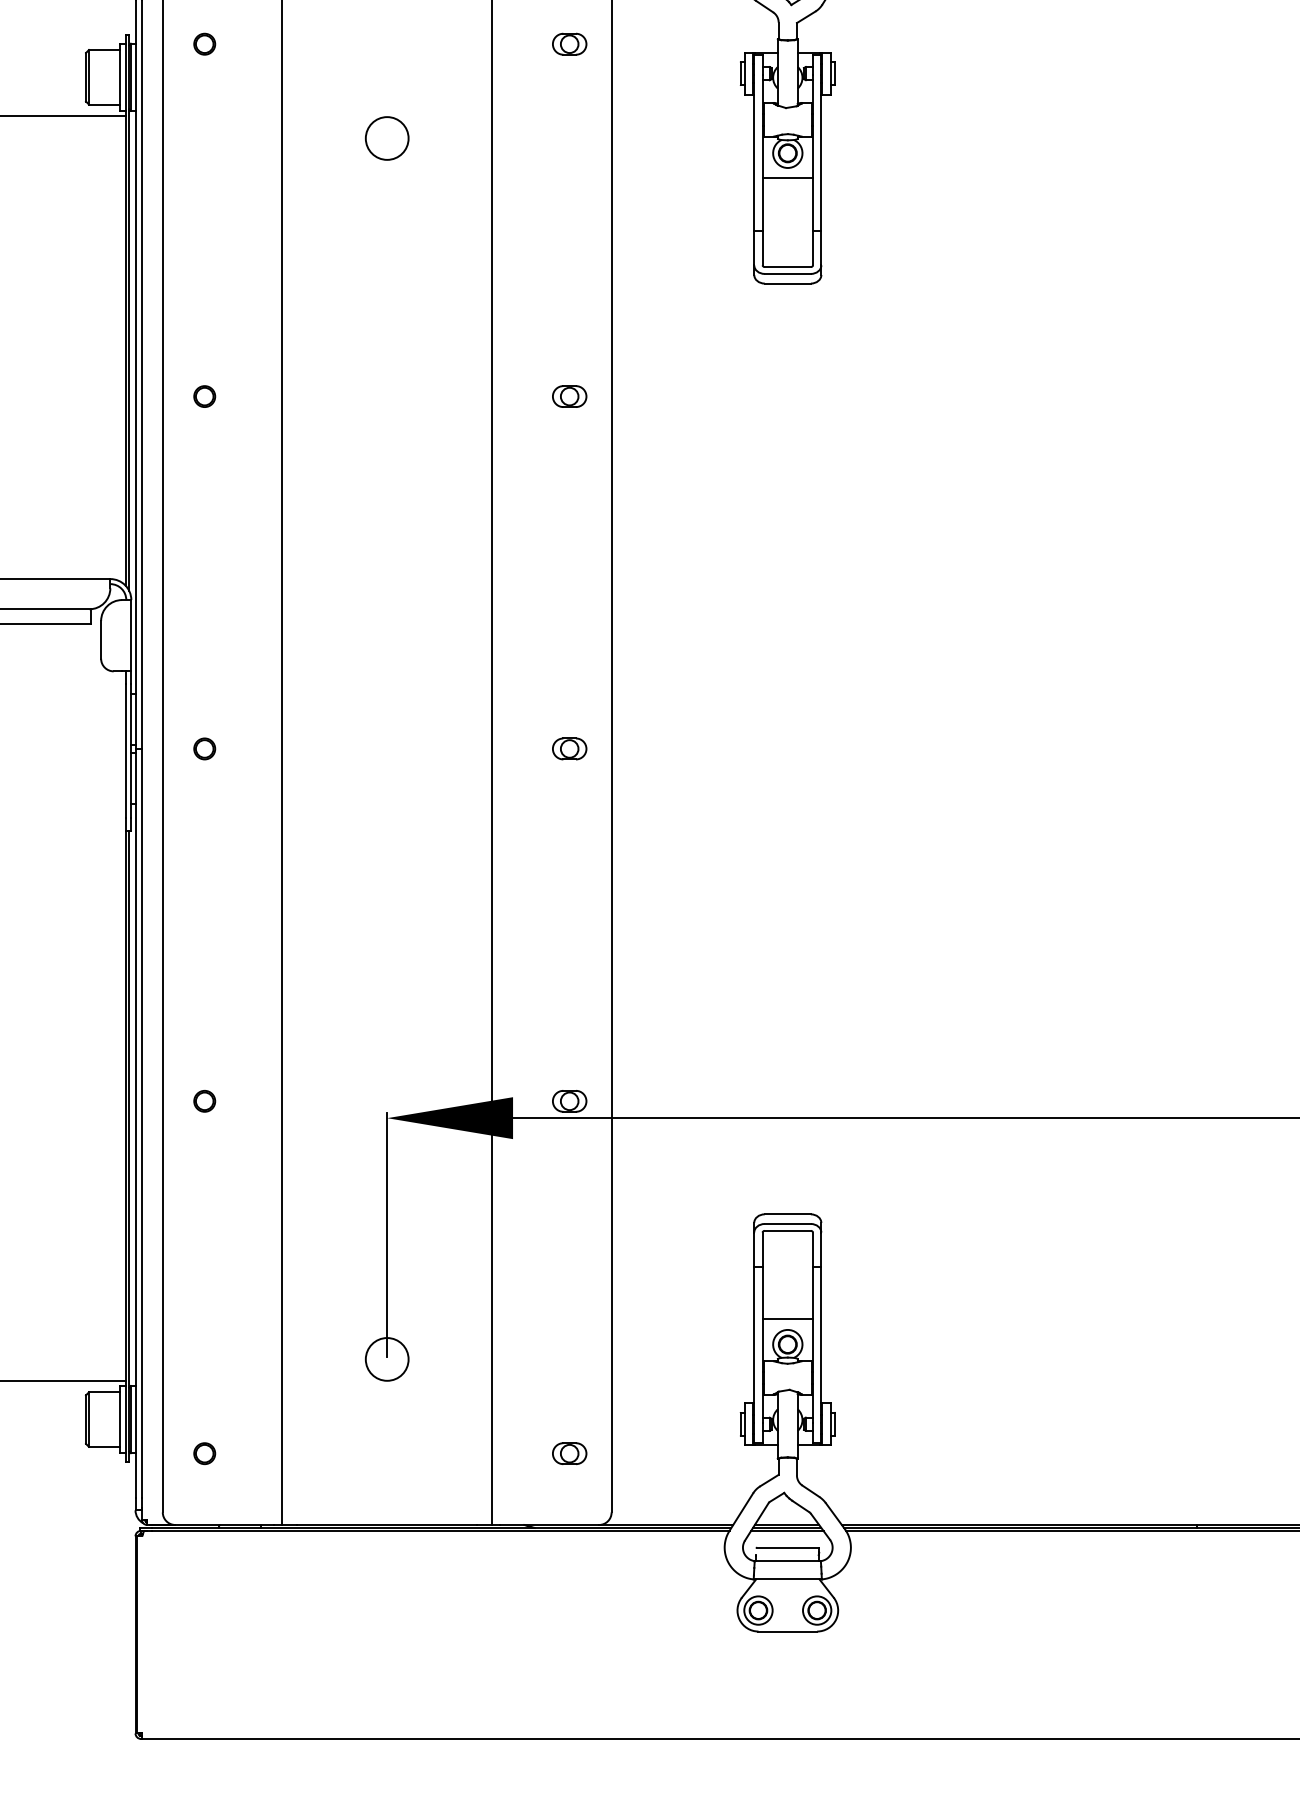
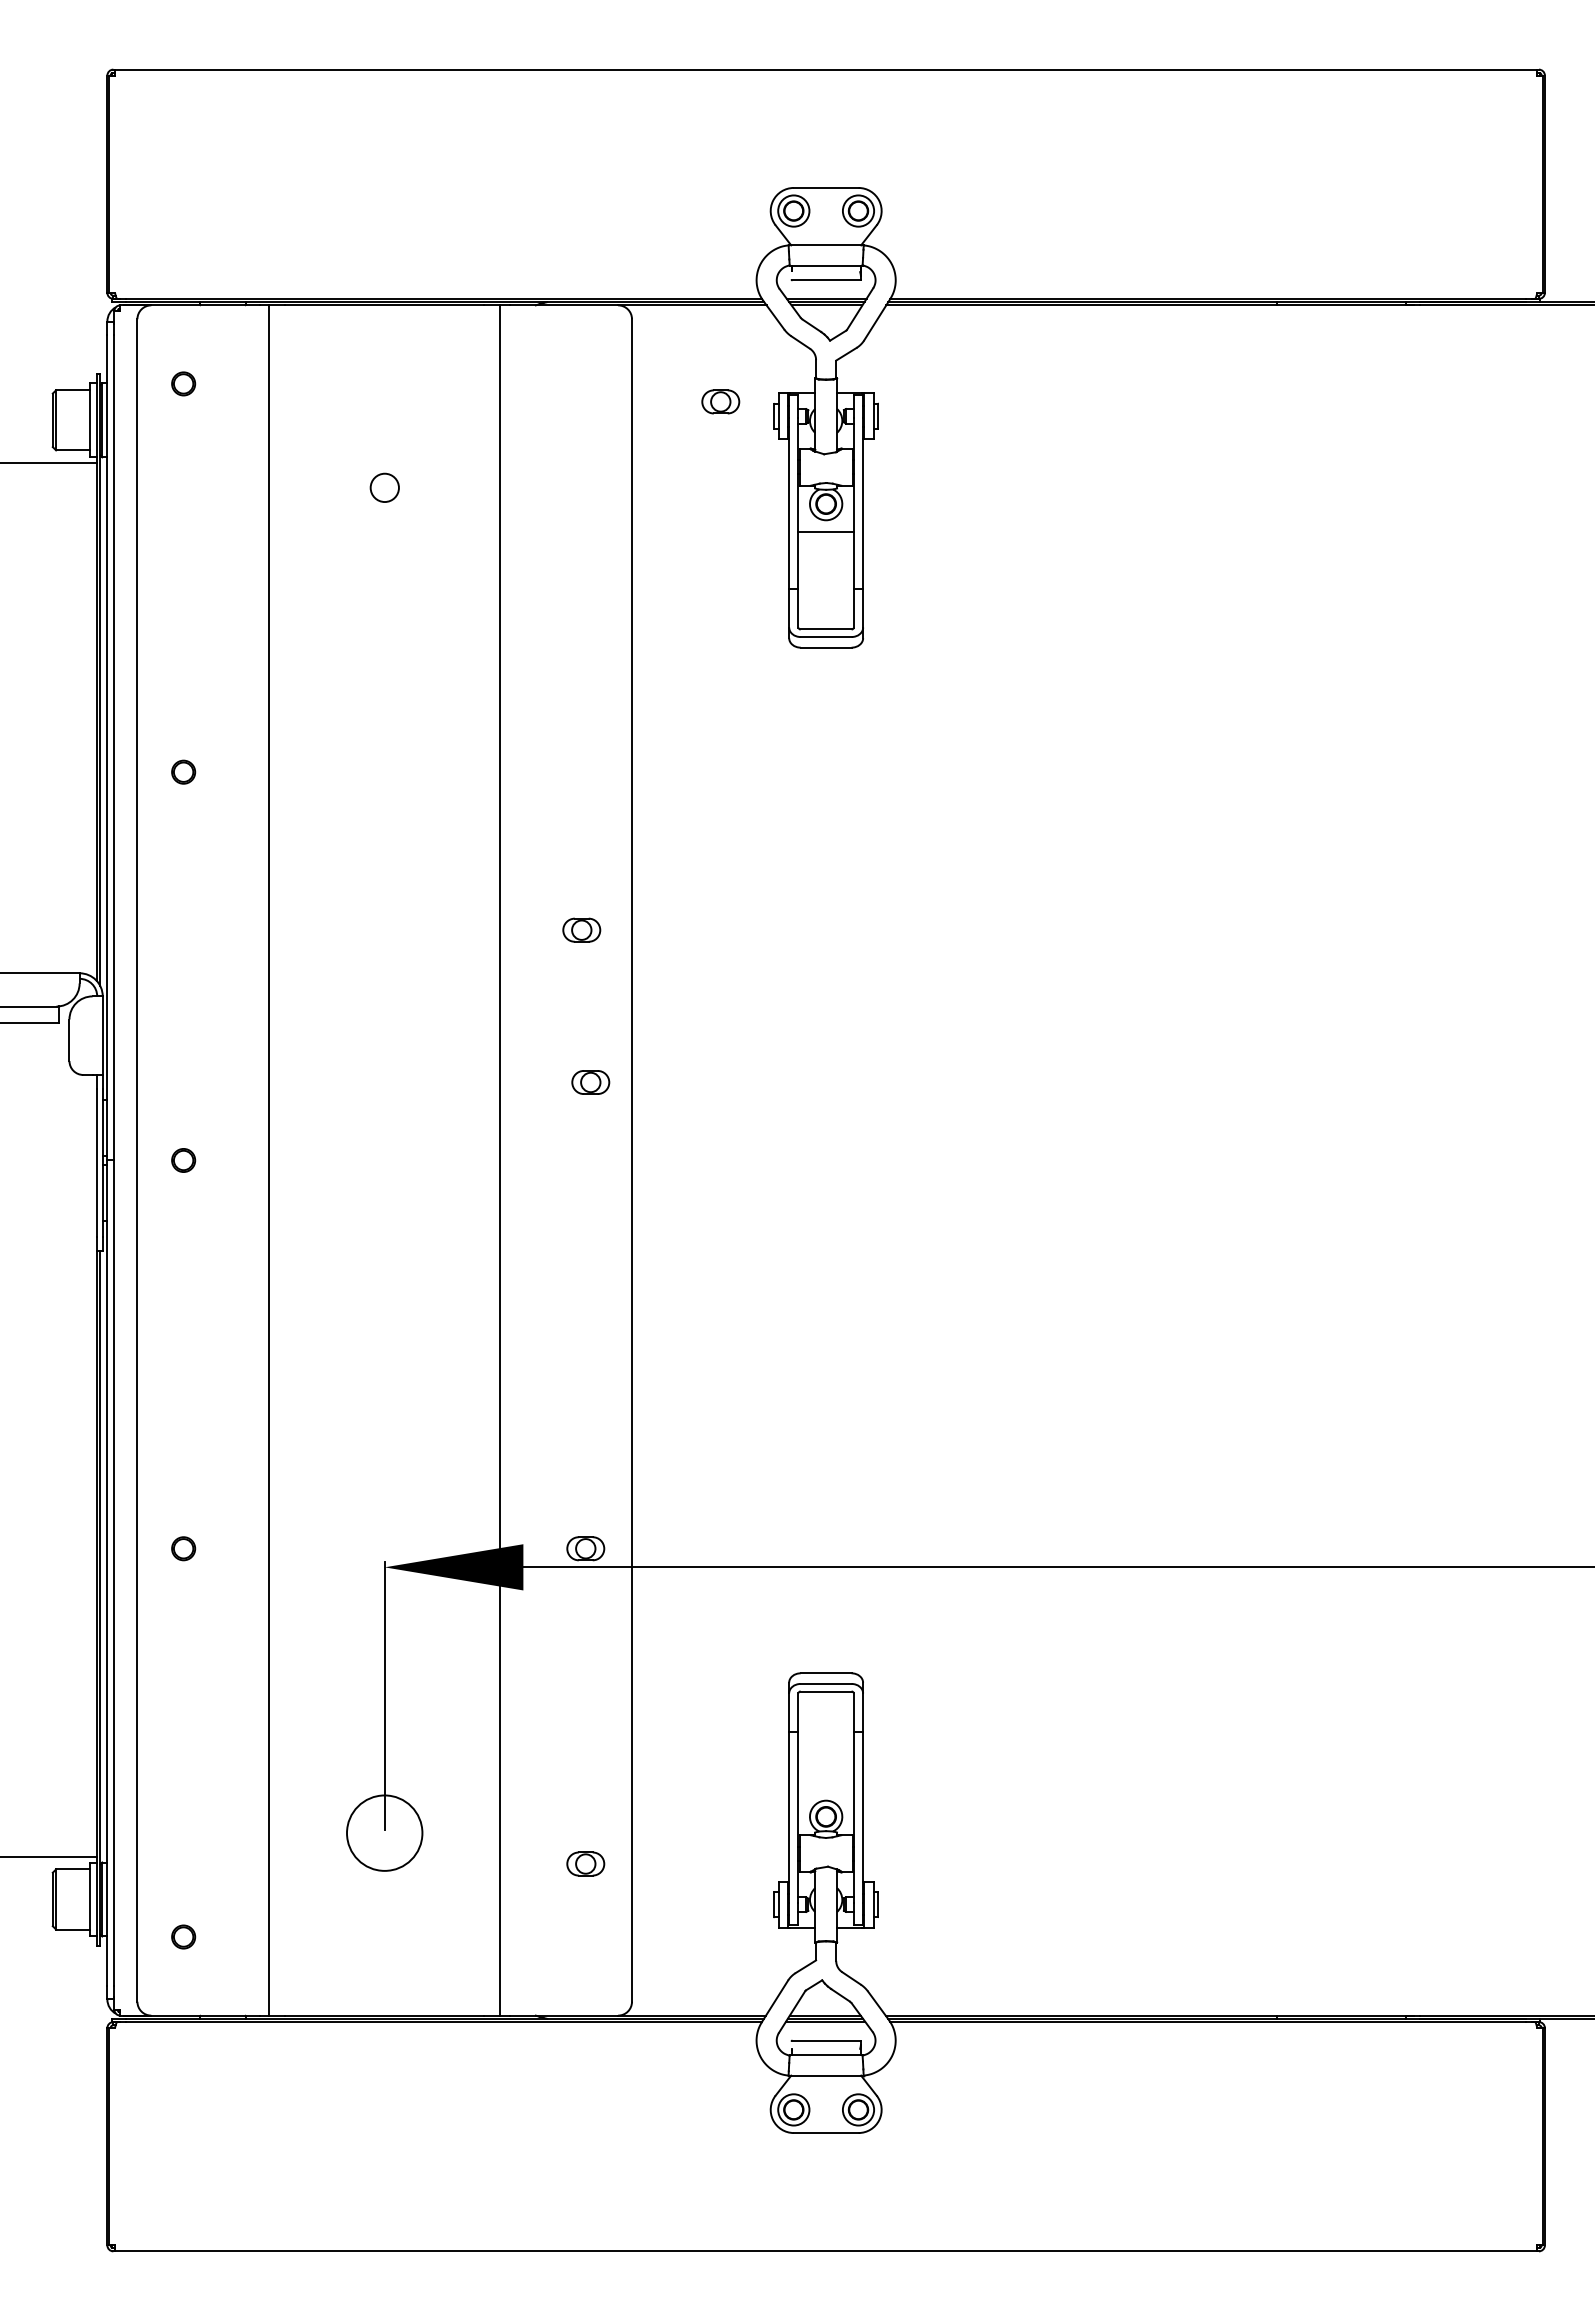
part: (569, 43) -> (720, 401), moved
circle: (387, 138) -> (384, 487), size x0.6
part: (569, 395) -> (581, 929), moved
part: (569, 748) -> (590, 1082), moved
line: (787, 1319) -> (825, 1789), removed
circle: (387, 1358) -> (384, 1832), size x1.6
part: (569, 1453) -> (585, 1863), moved

